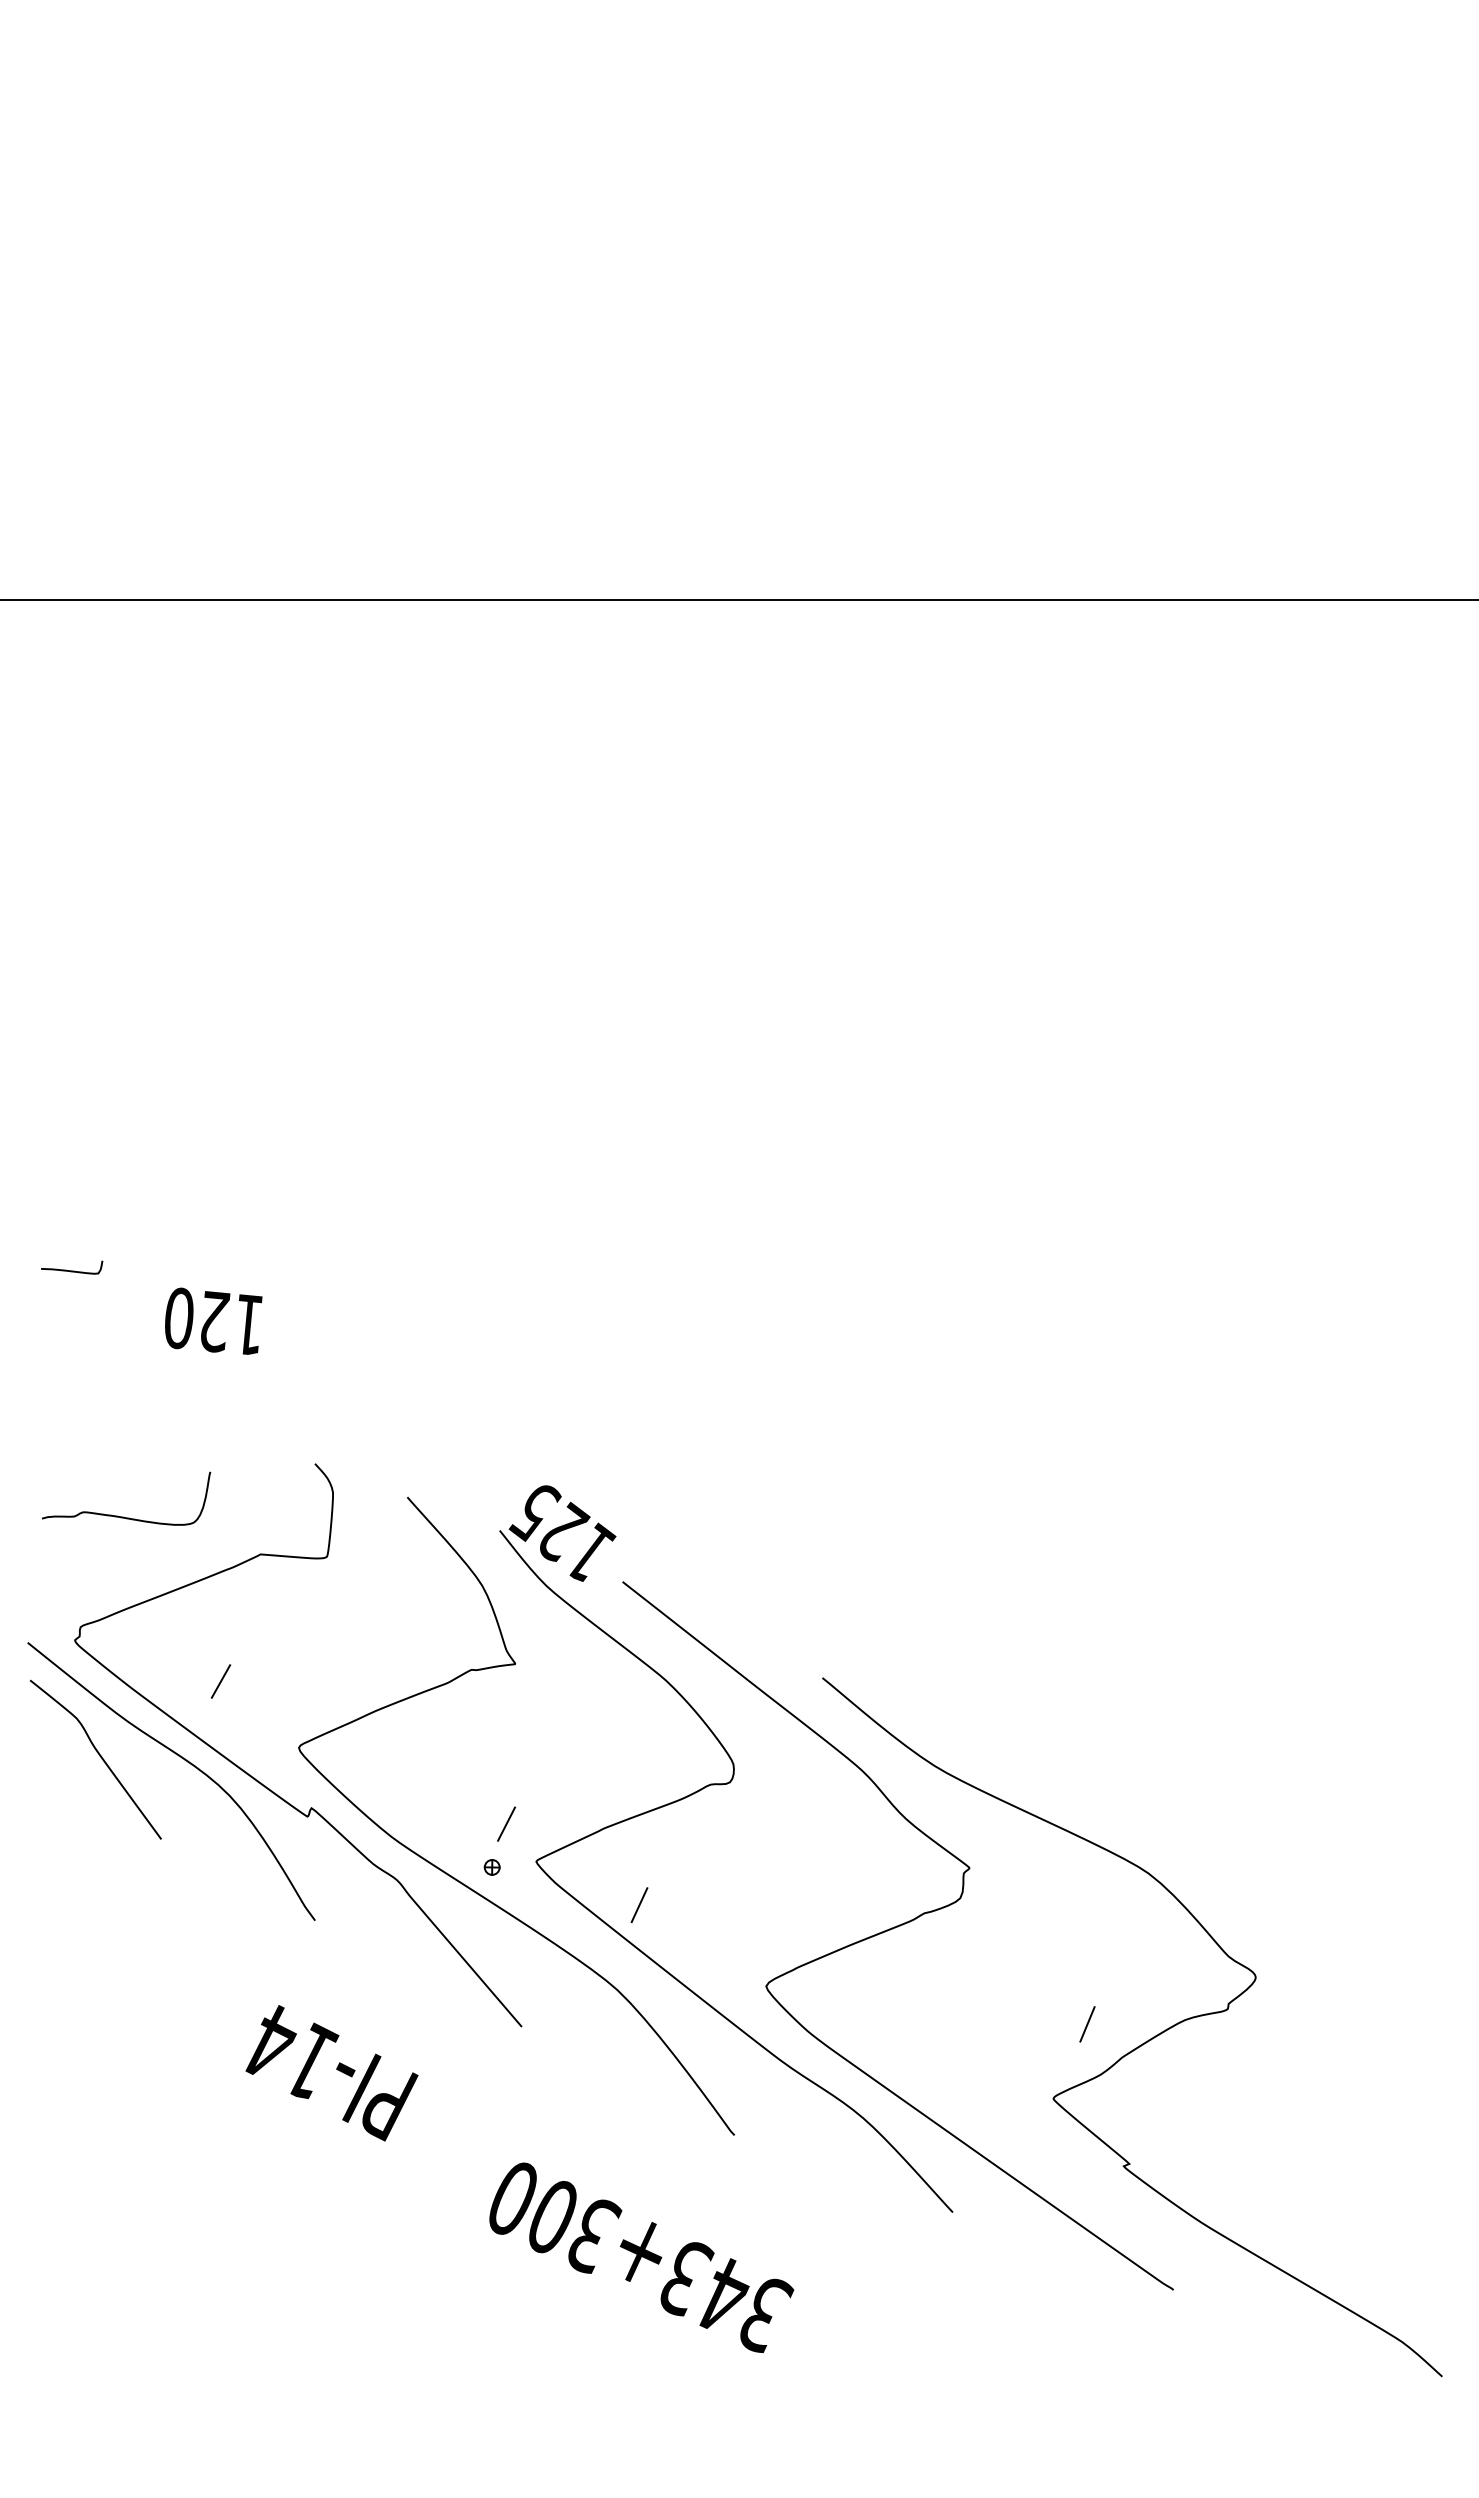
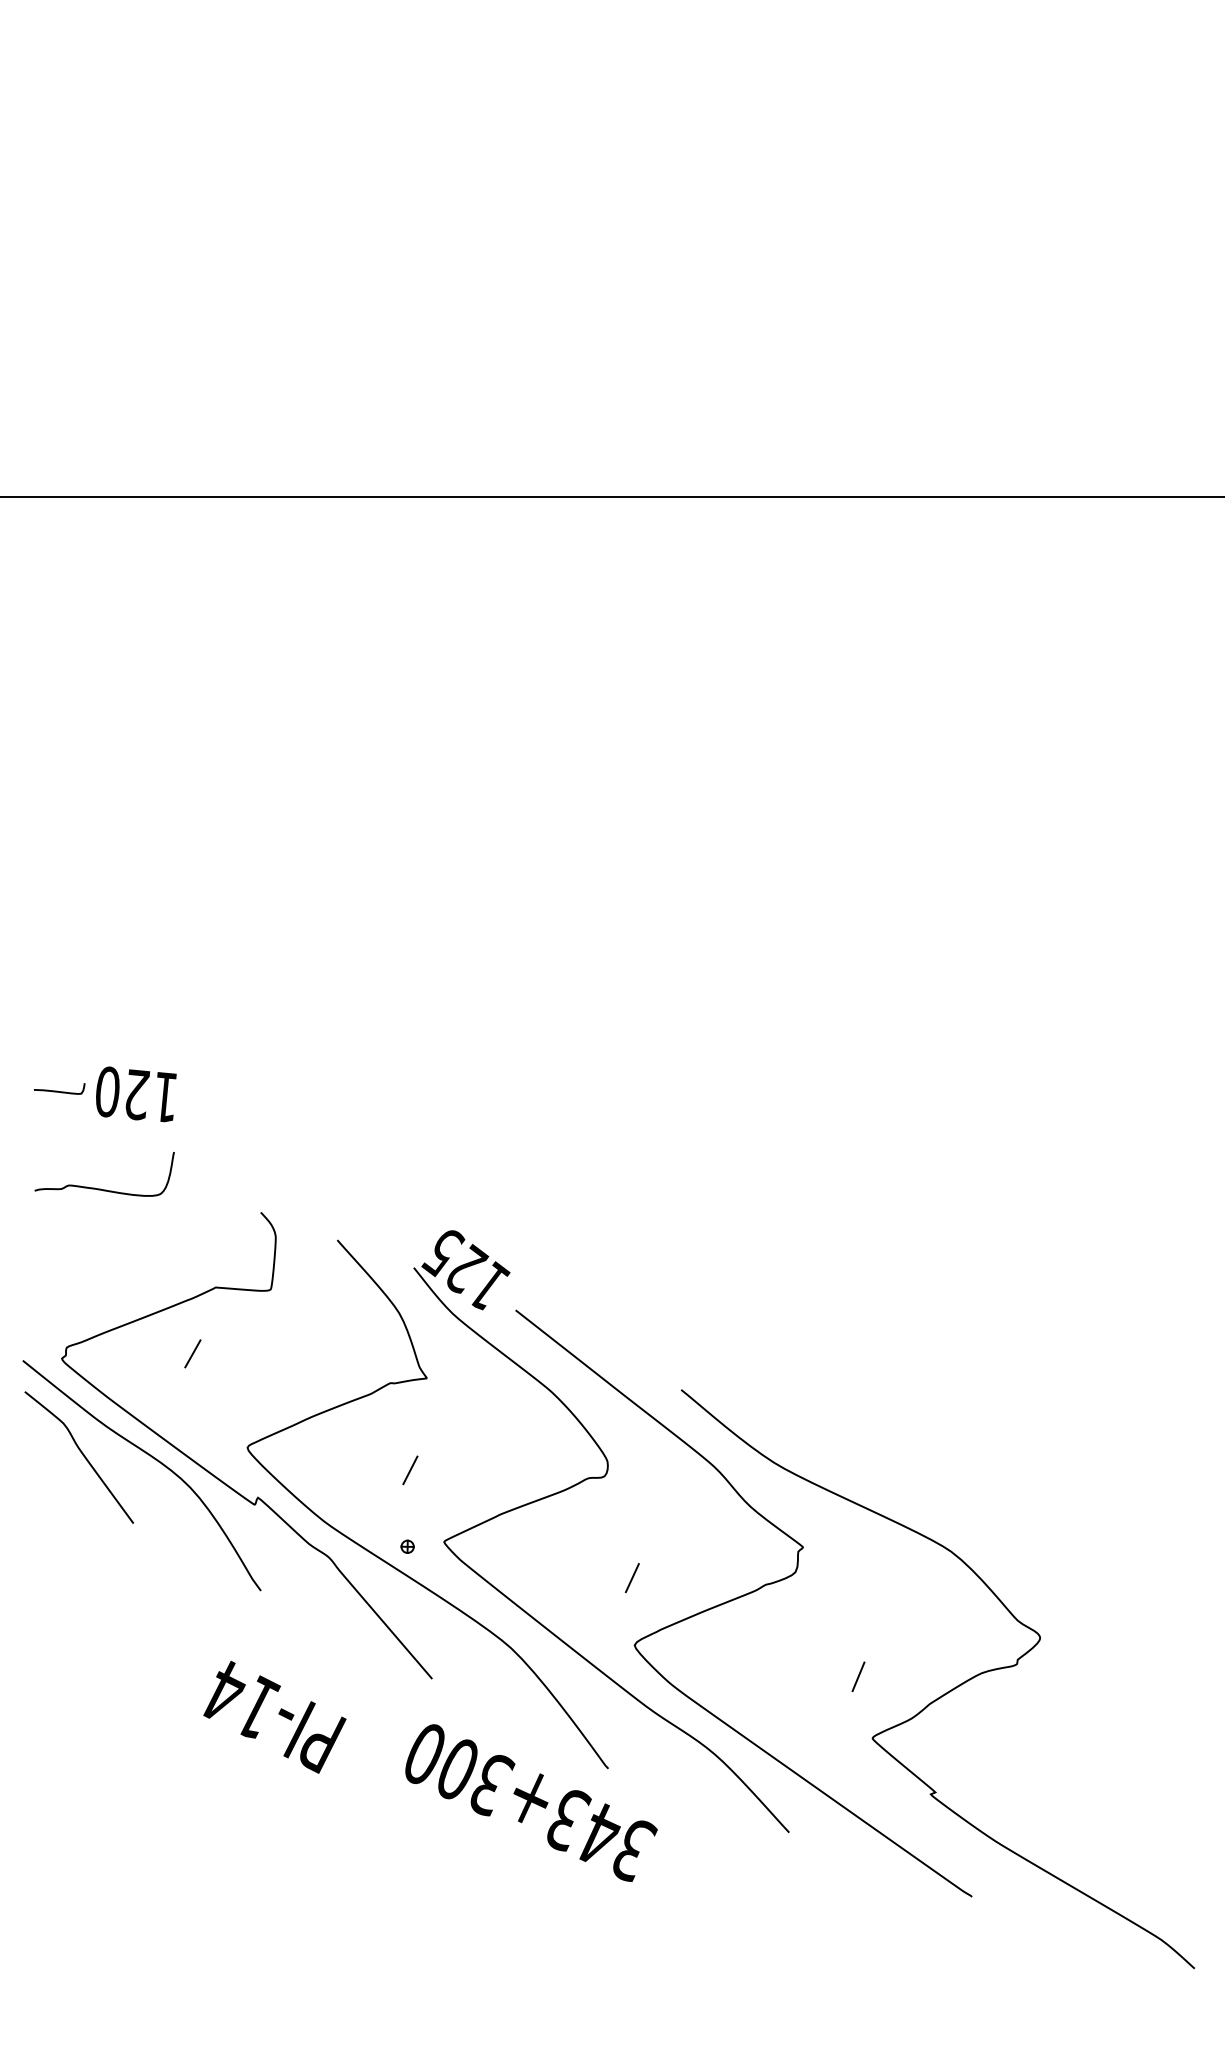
curve: (72, 1270) -> (59, 1091), moved
text: (213, 1320) -> (136, 1093), moved
curve: (123, 1516) -> (102, 1188), moved
line: (220, 1681) -> (192, 1353), moved
line: (506, 1823) -> (410, 1469), moved
line: (639, 1904) -> (632, 1577), moved
line: (1087, 2024) -> (858, 1676), moved
text: (641, 2257) -> (531, 1802), moved

